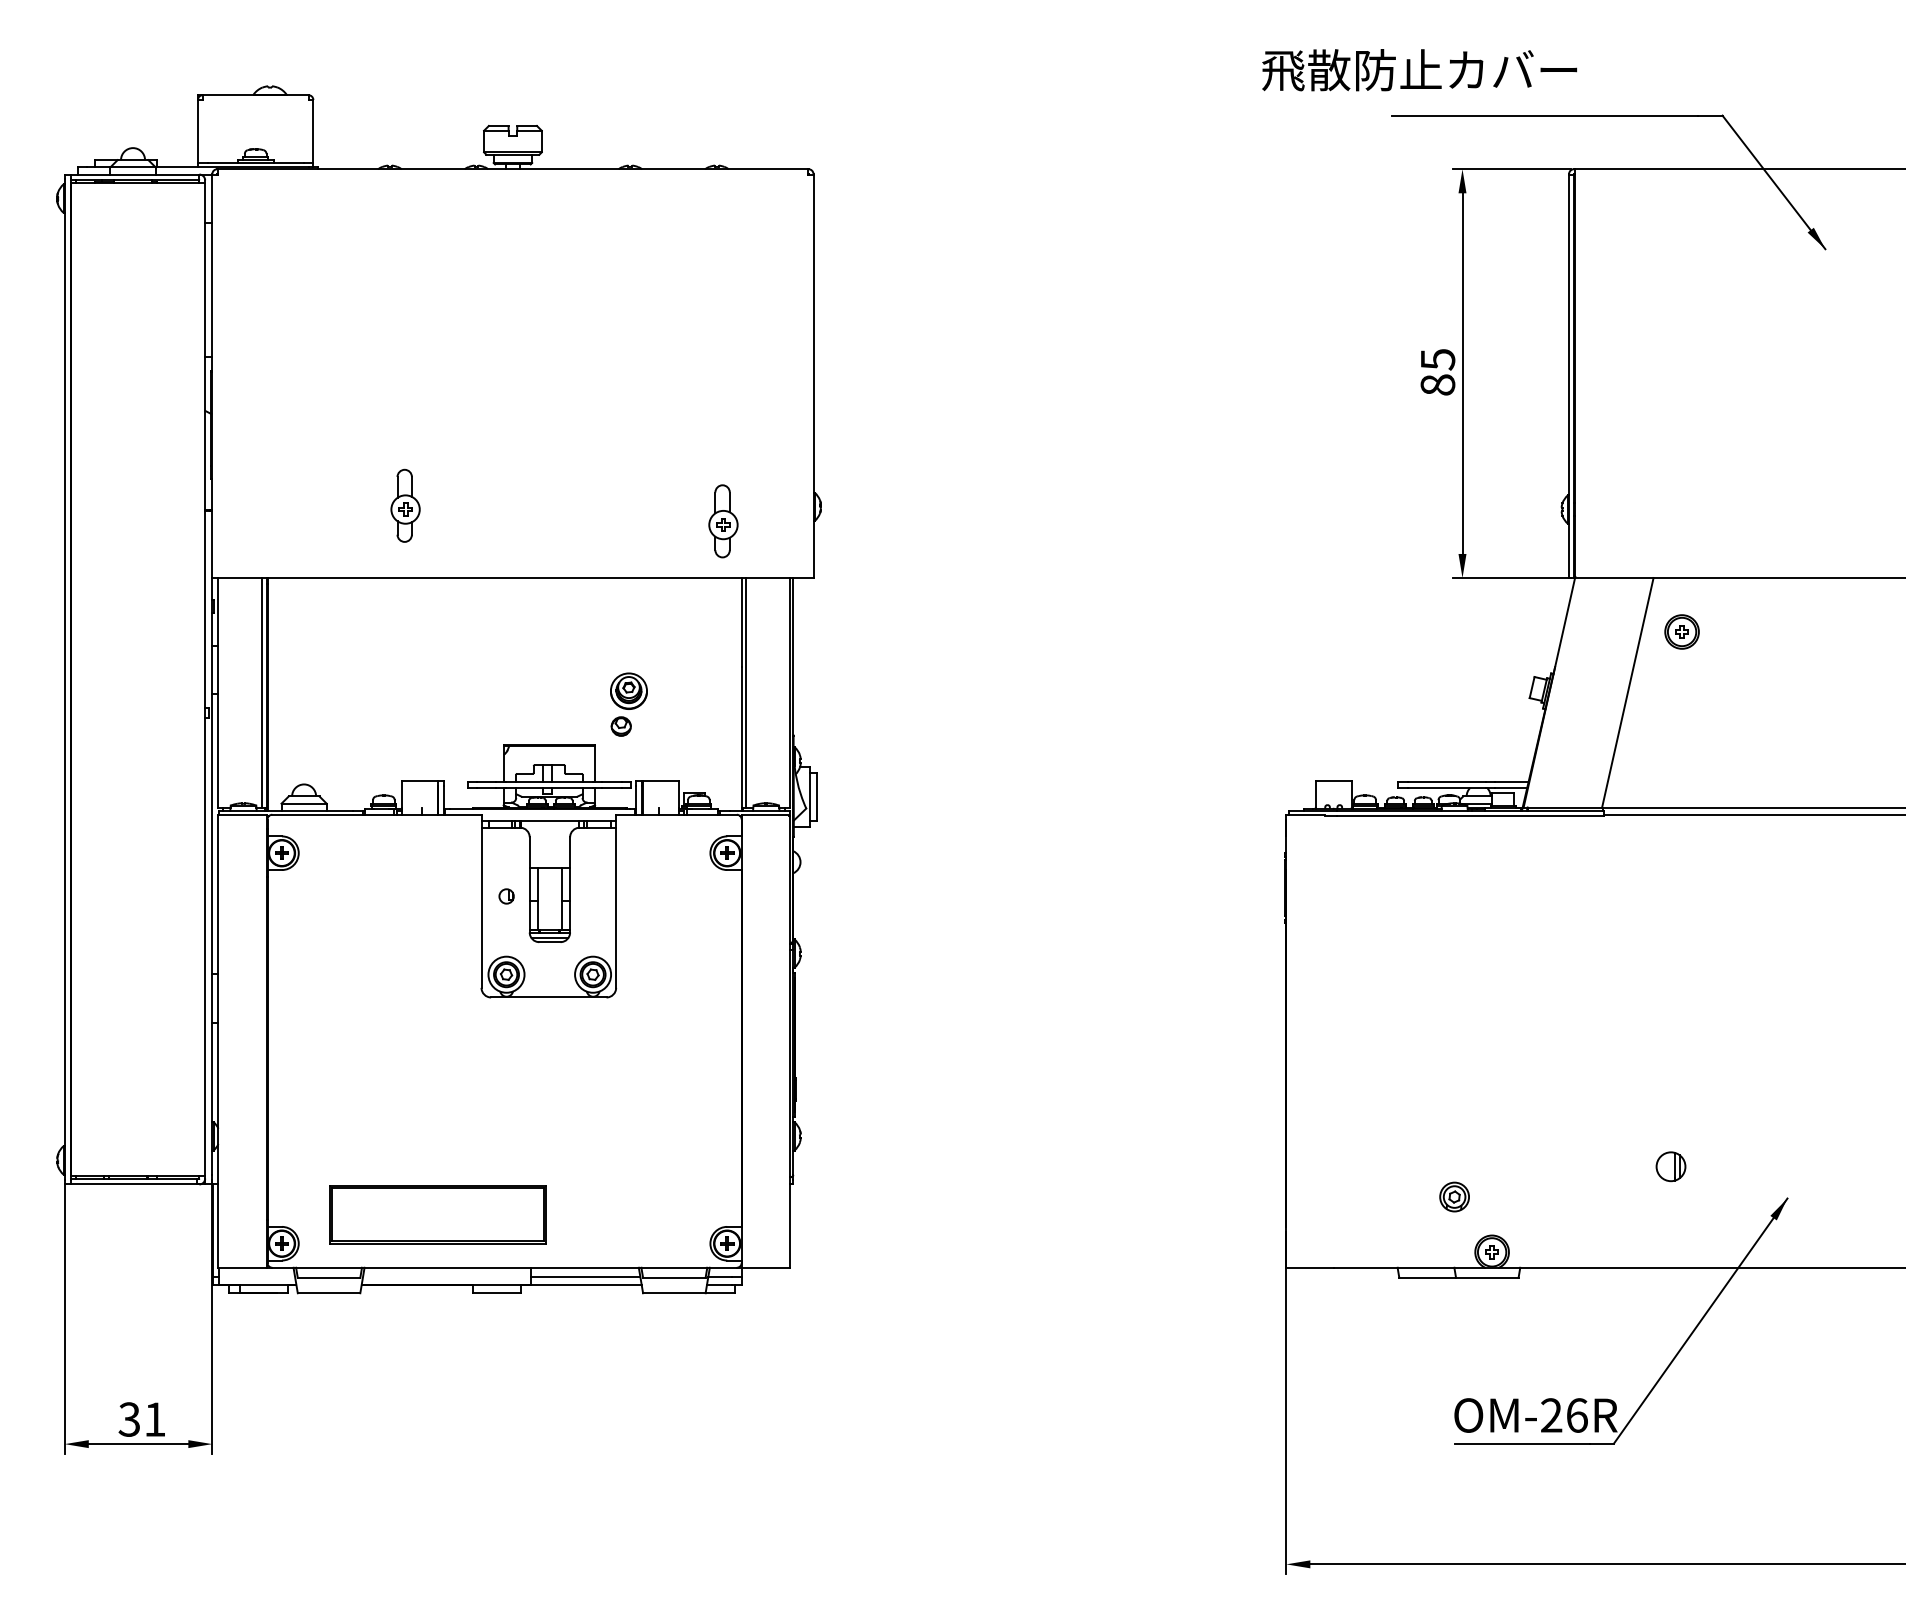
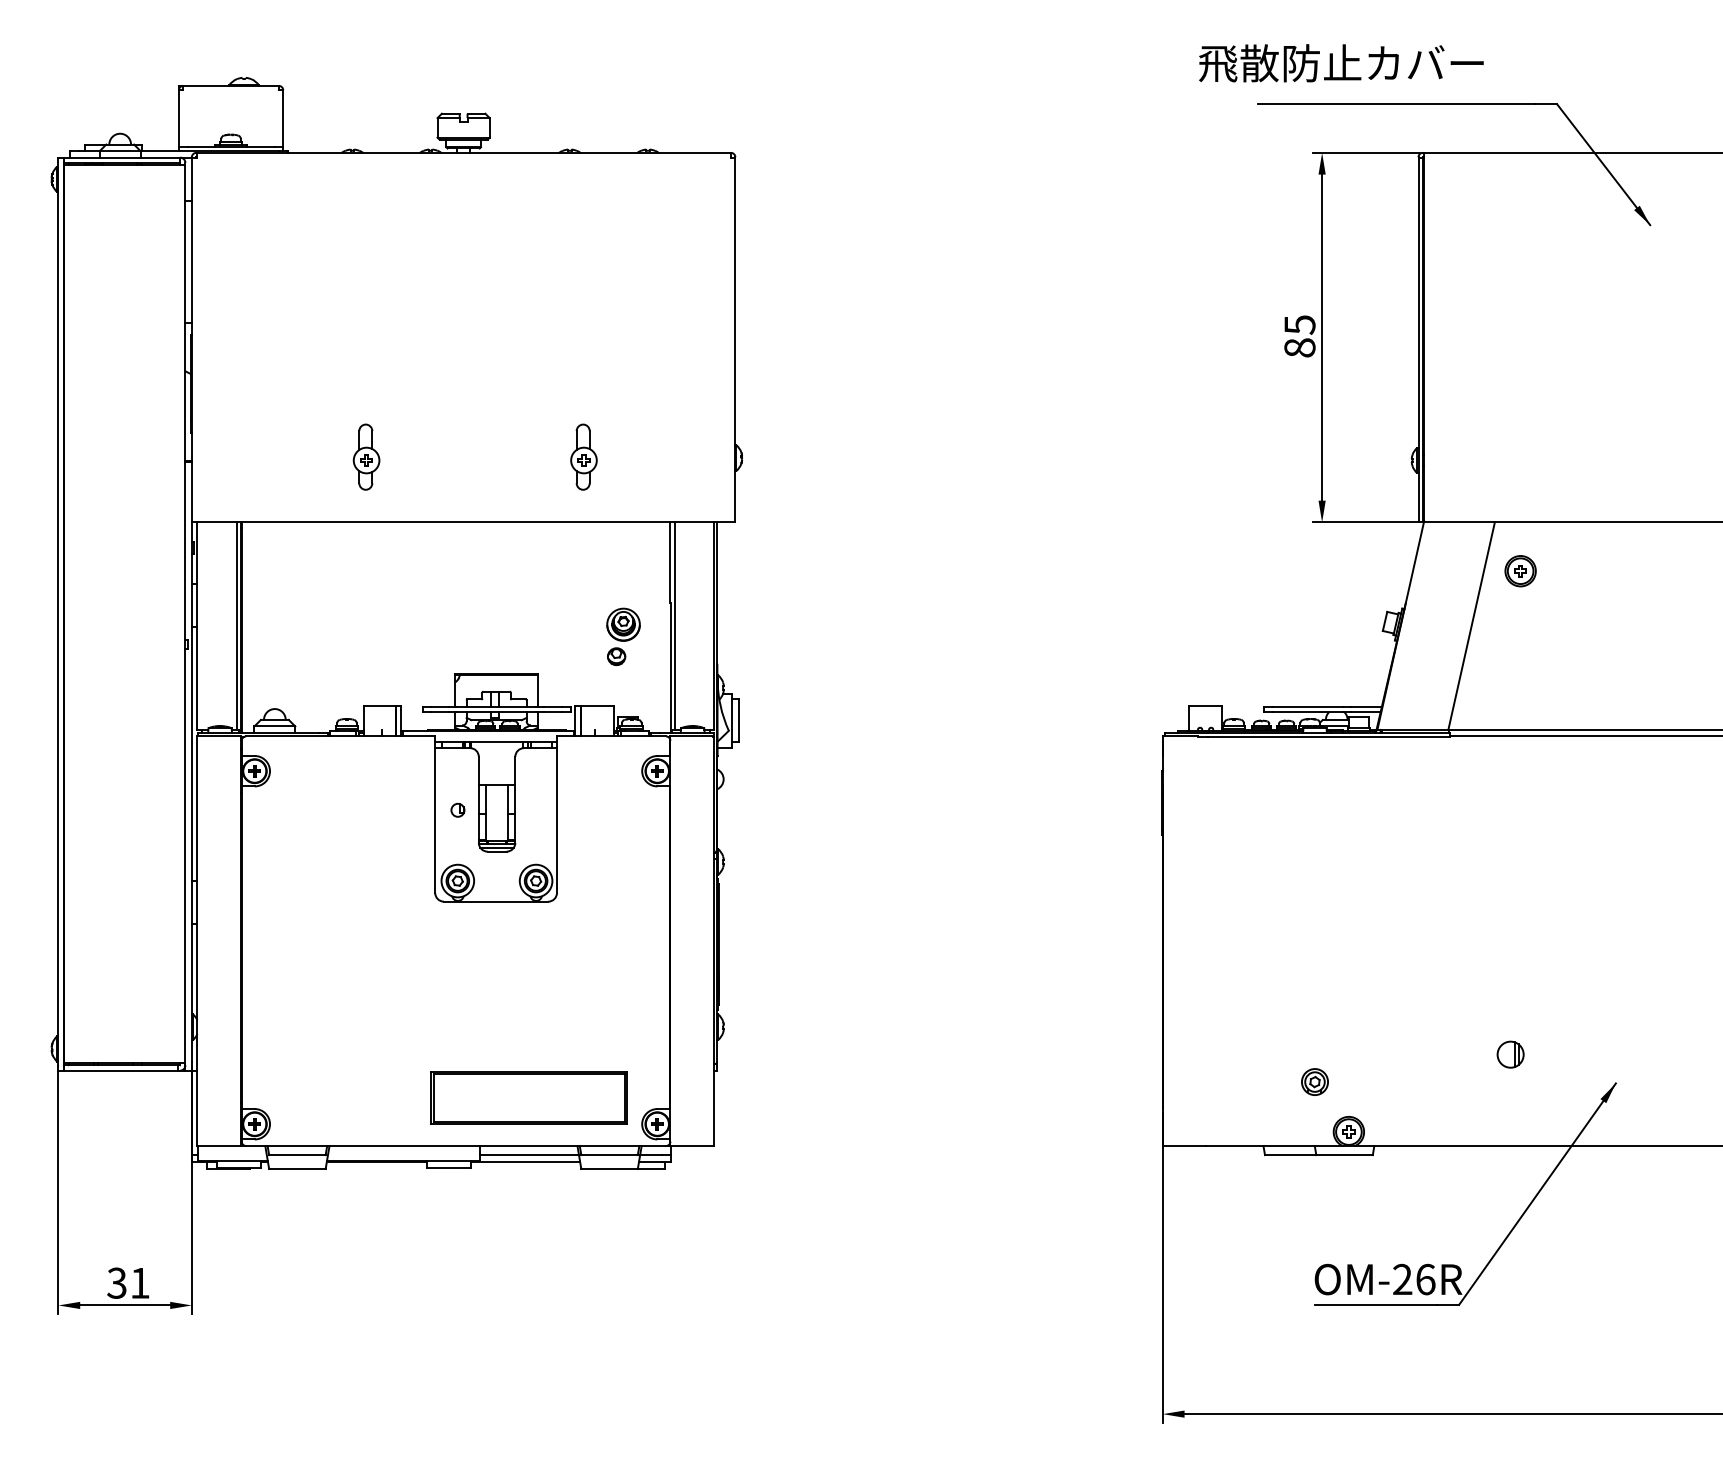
text: (1419, 70) -> (1341, 63), moved
part: (722, 520) -> (583, 456), moved
part: (628, 704) -> (623, 636), moved
part: (437, 1214) -> (528, 1097), moved

